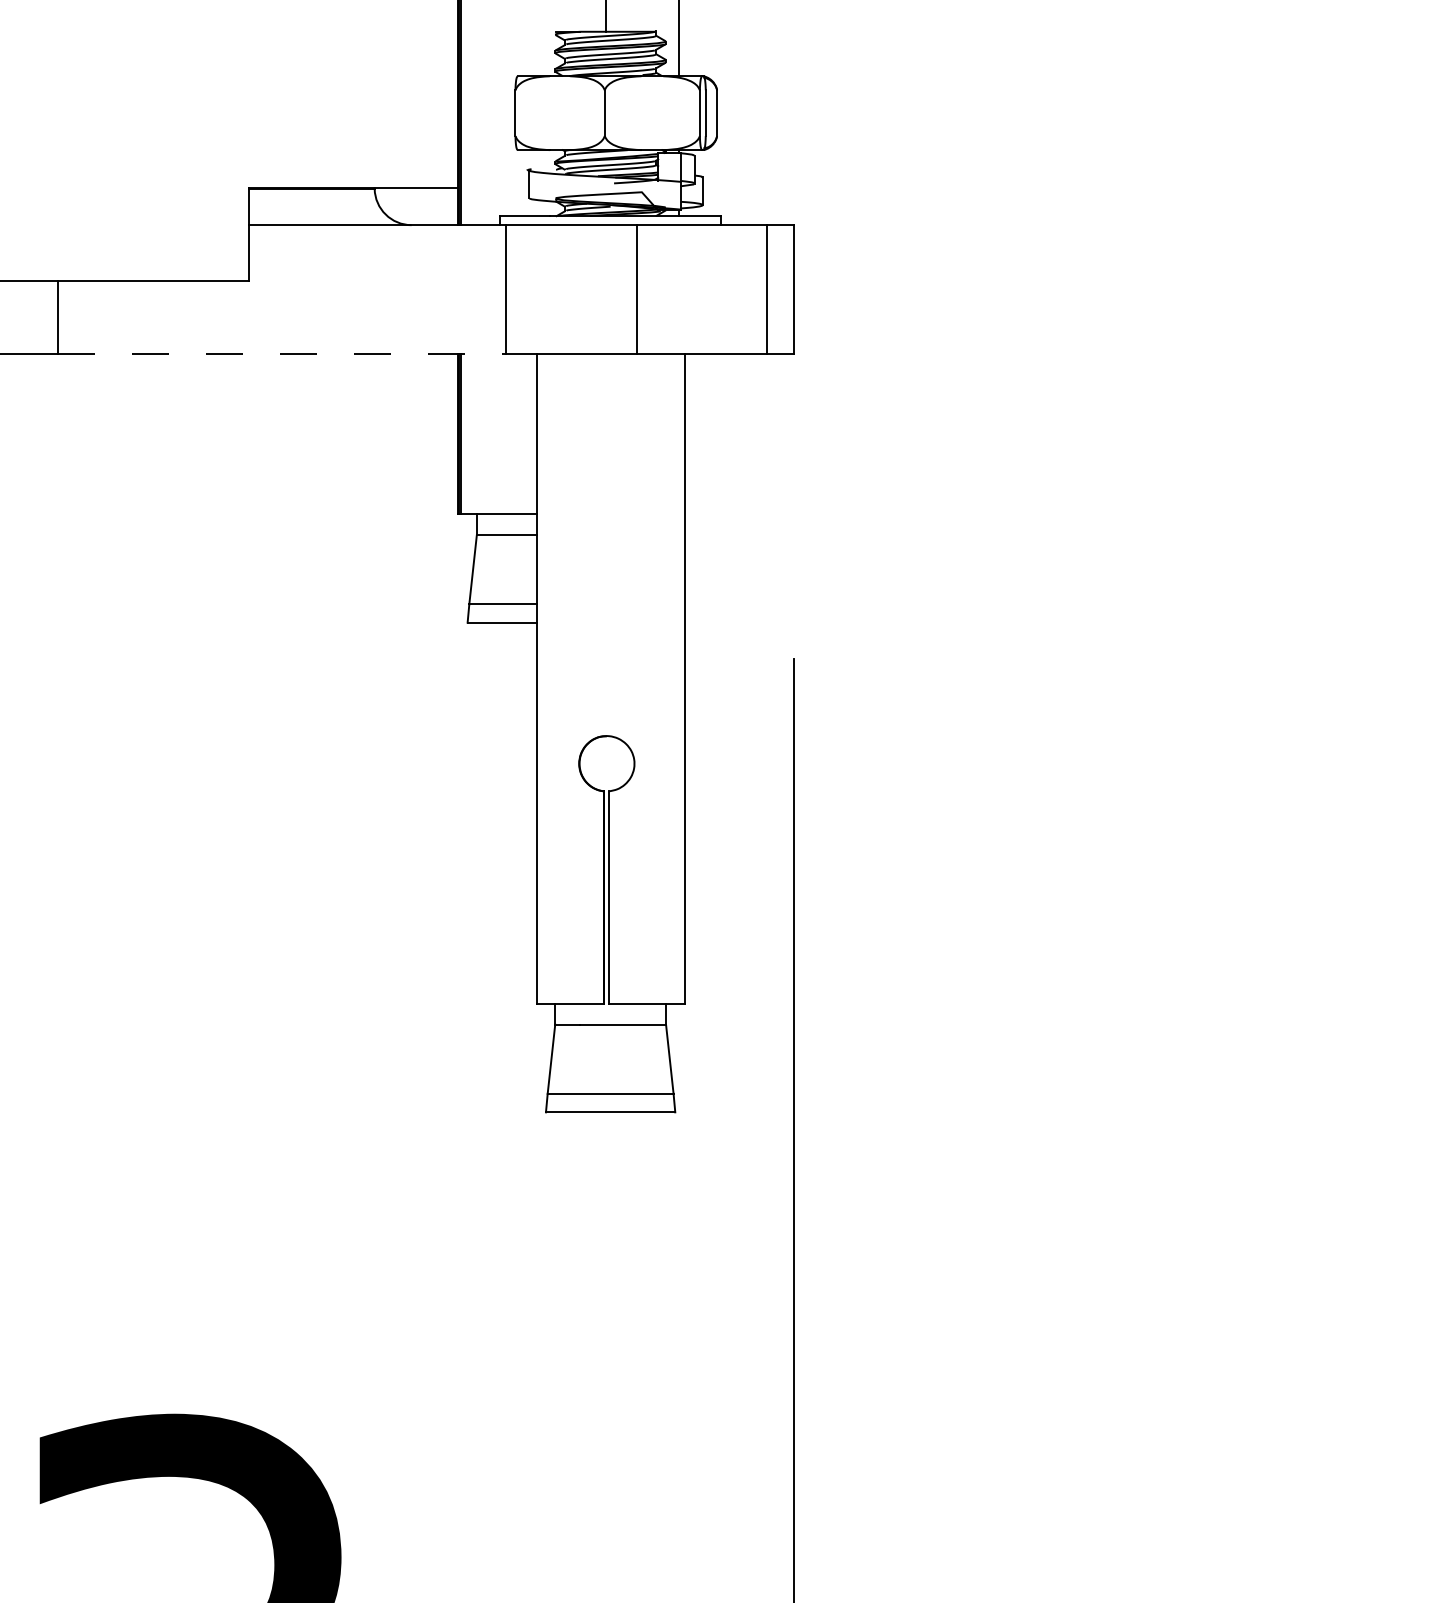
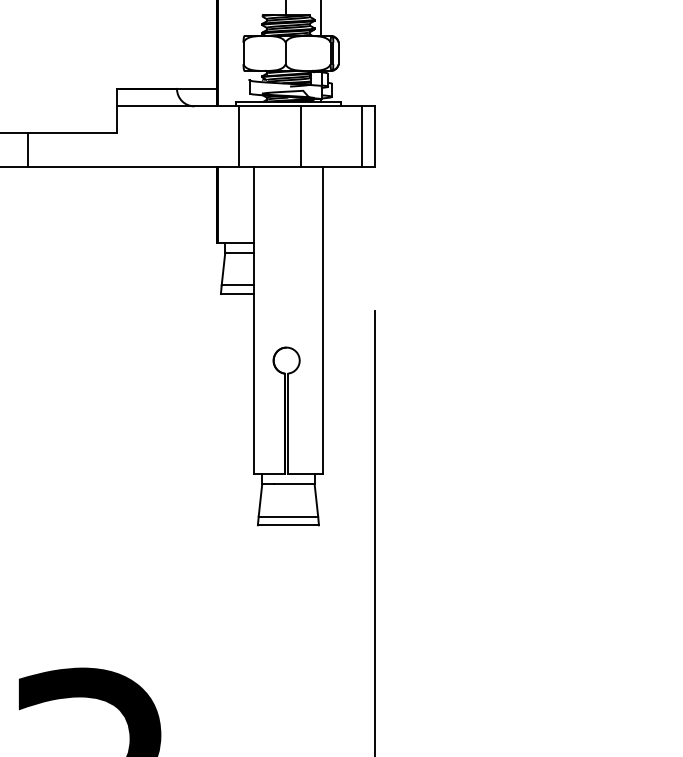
line: (282, 354) -> (133, 167), dashed -> solid

